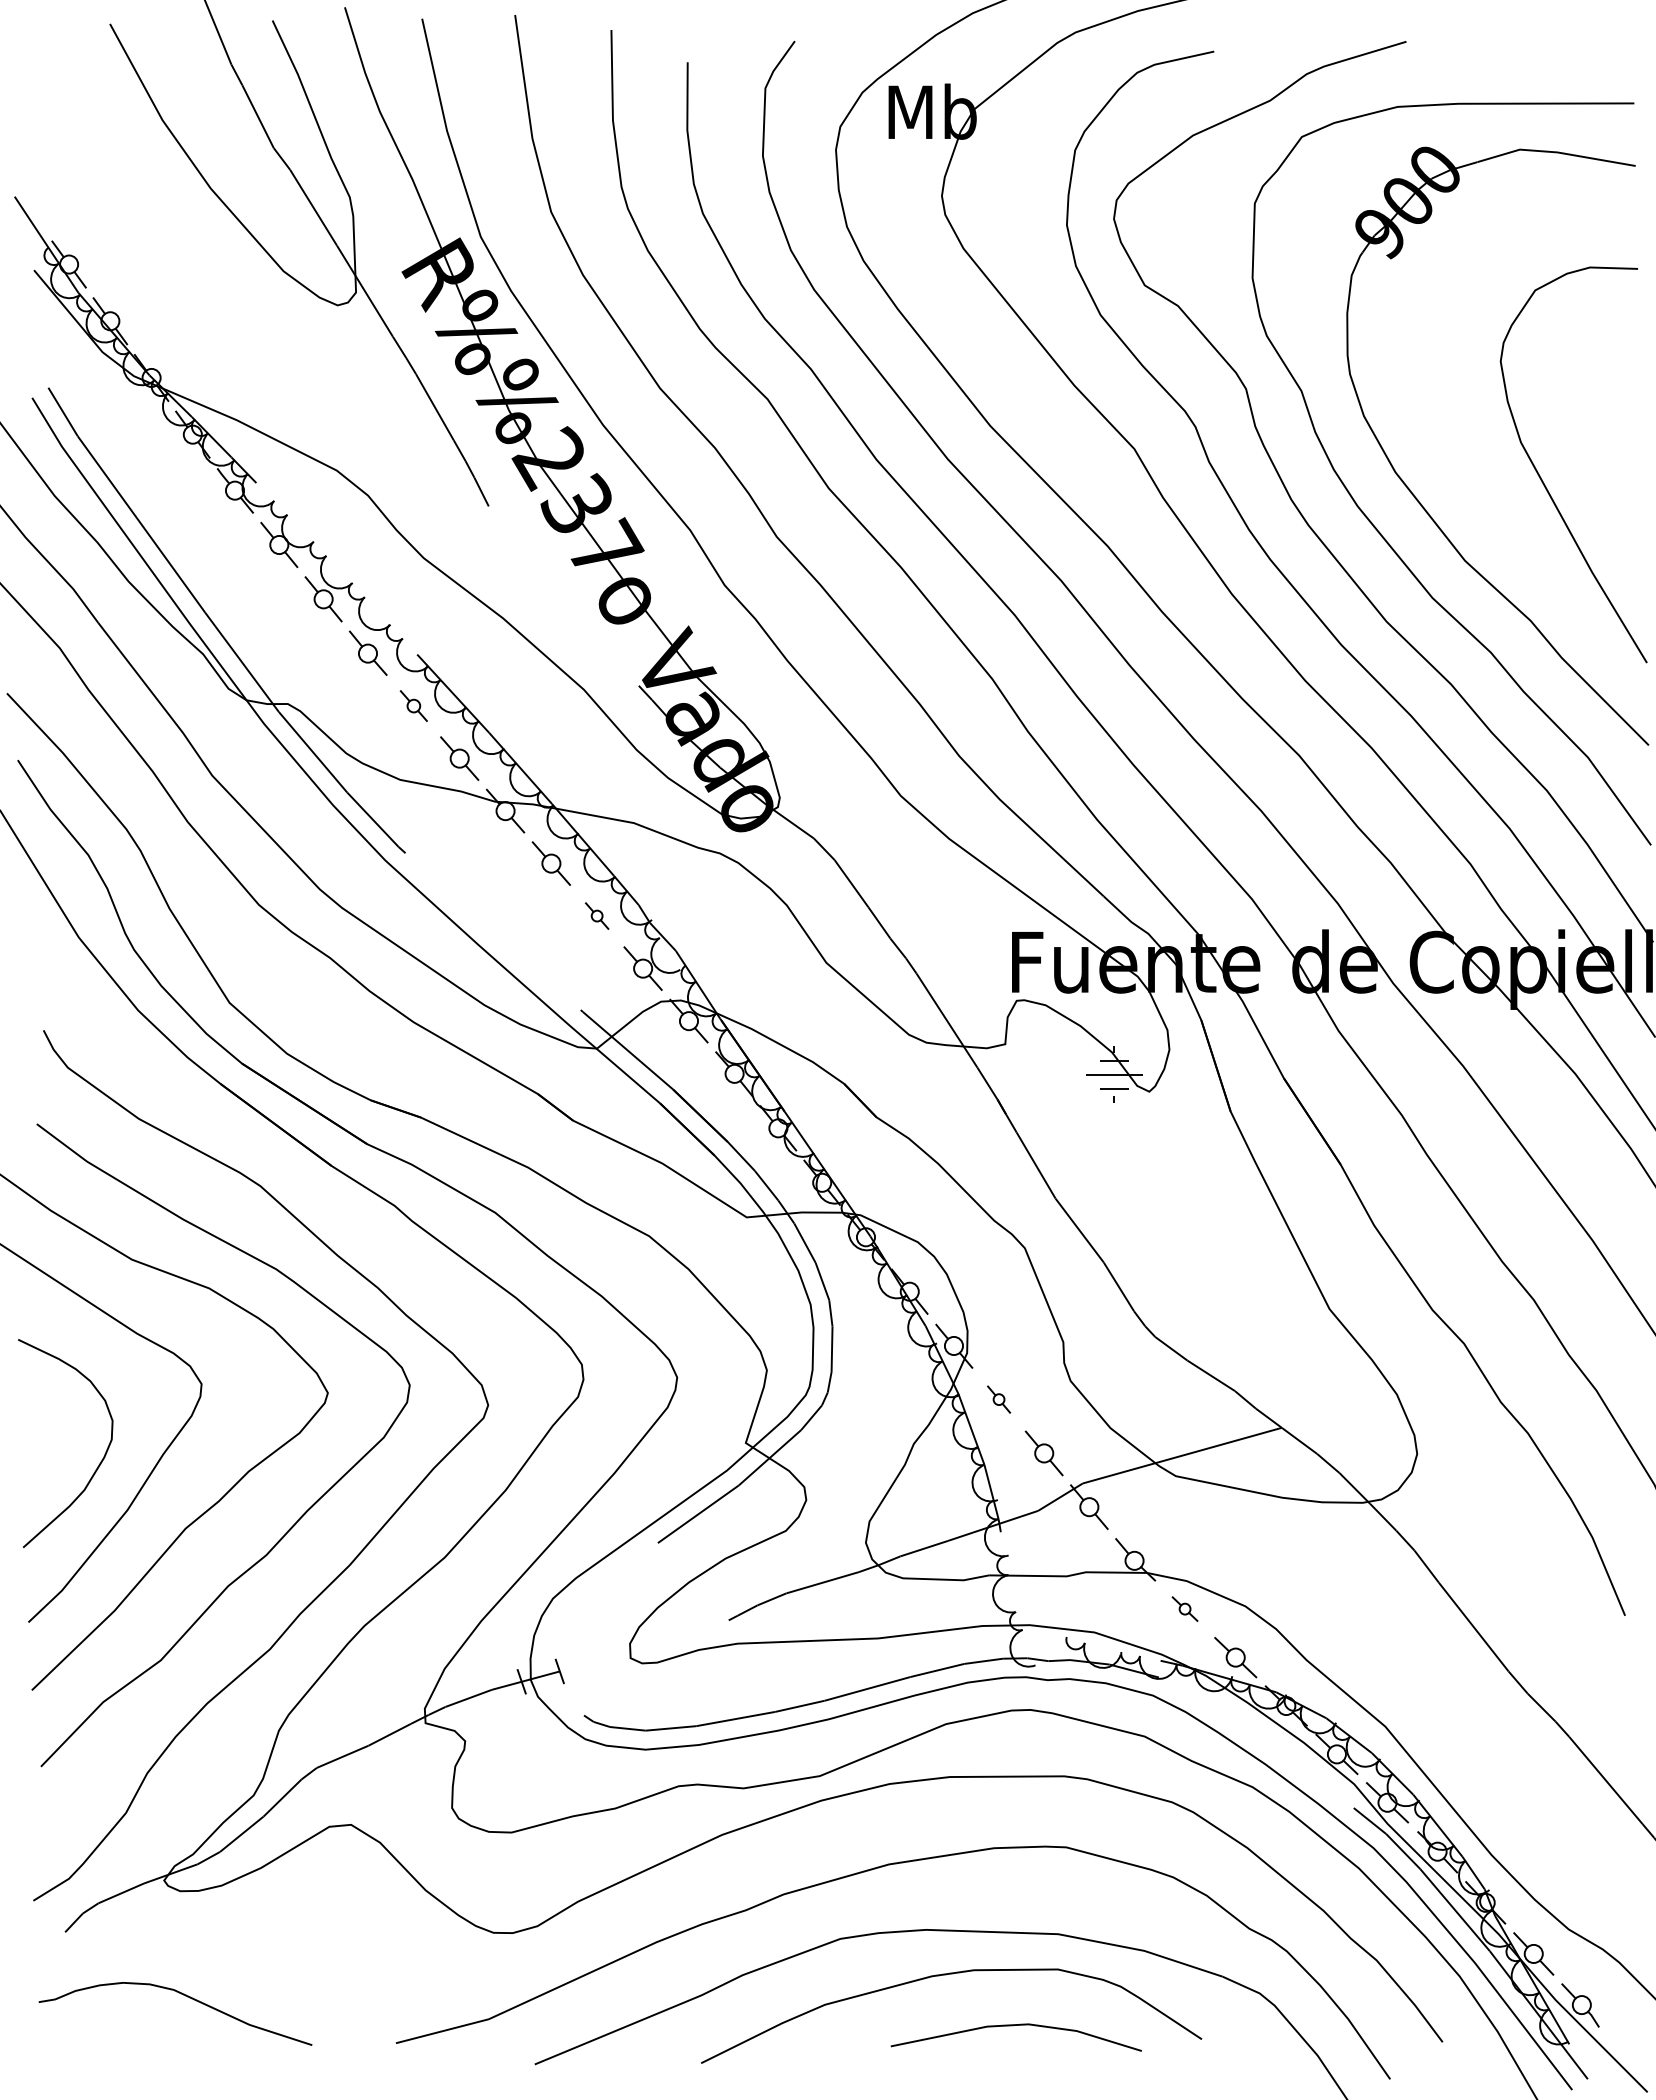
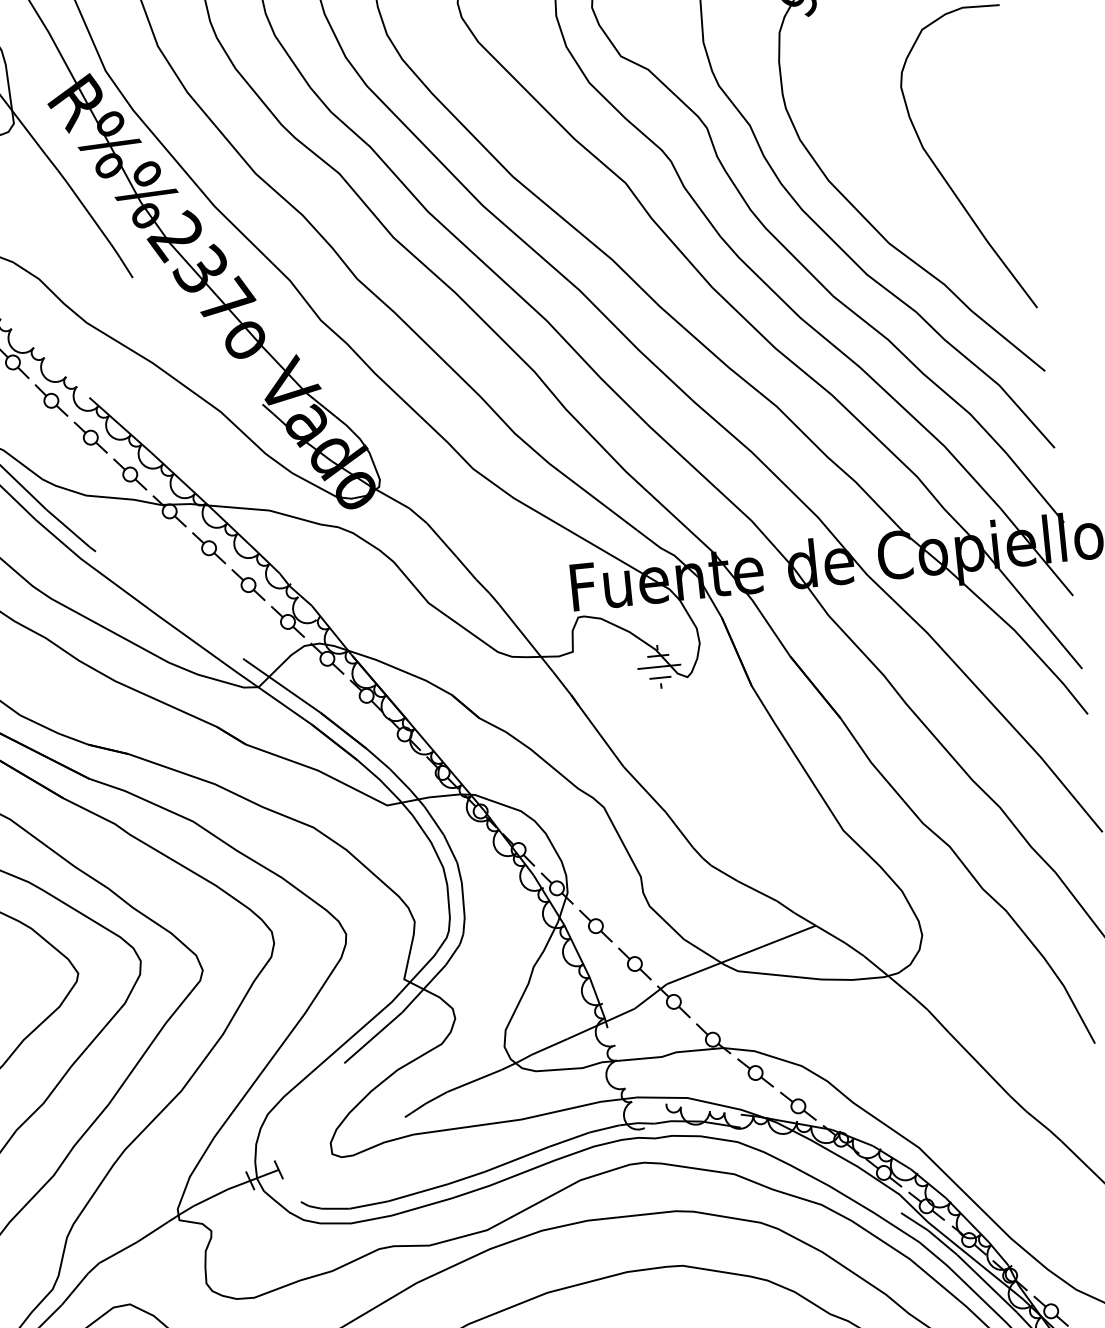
part: (413, 705) -> (90, 437), size x1.43
part: (596, 915) -> (247, 584), size x1.67
part: (998, 1399) -> (595, 926), size x1.67
part: (1184, 1608) -> (755, 1072), size x1.67

